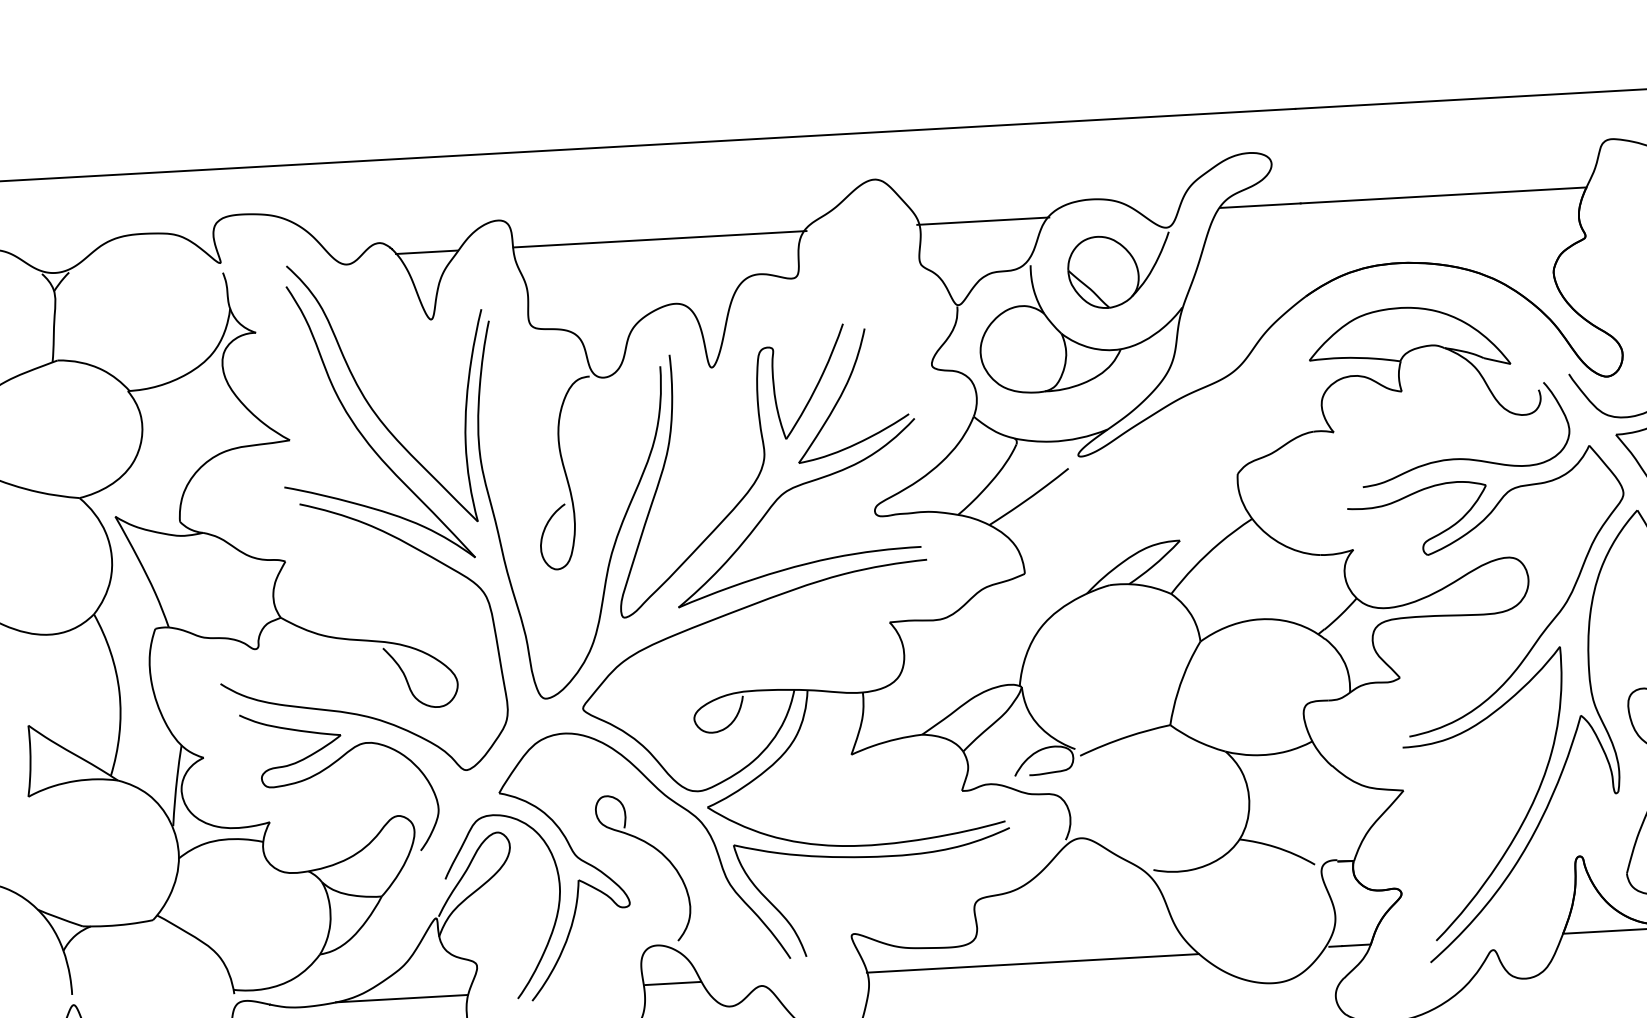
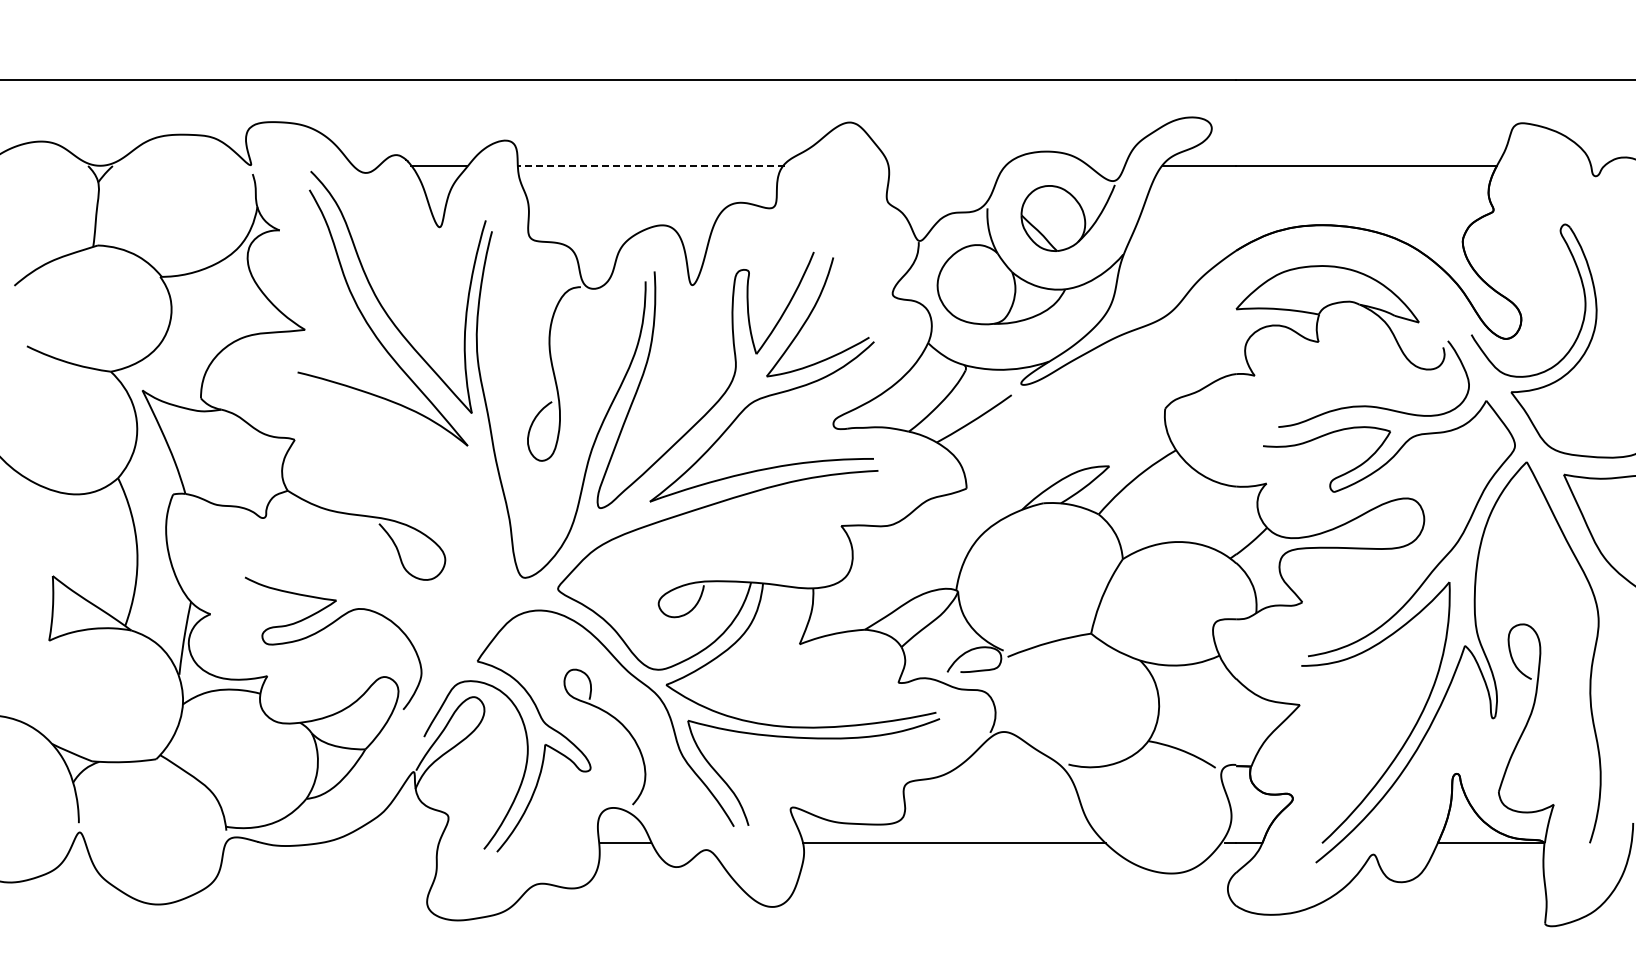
line: (983, 220) -> (946, 165), removed
line: (659, 238) -> (651, 165), solid -> dashed
curve: (348, 711) -> (344, 579), removed
line: (401, 998) -> (378, 843), removed

